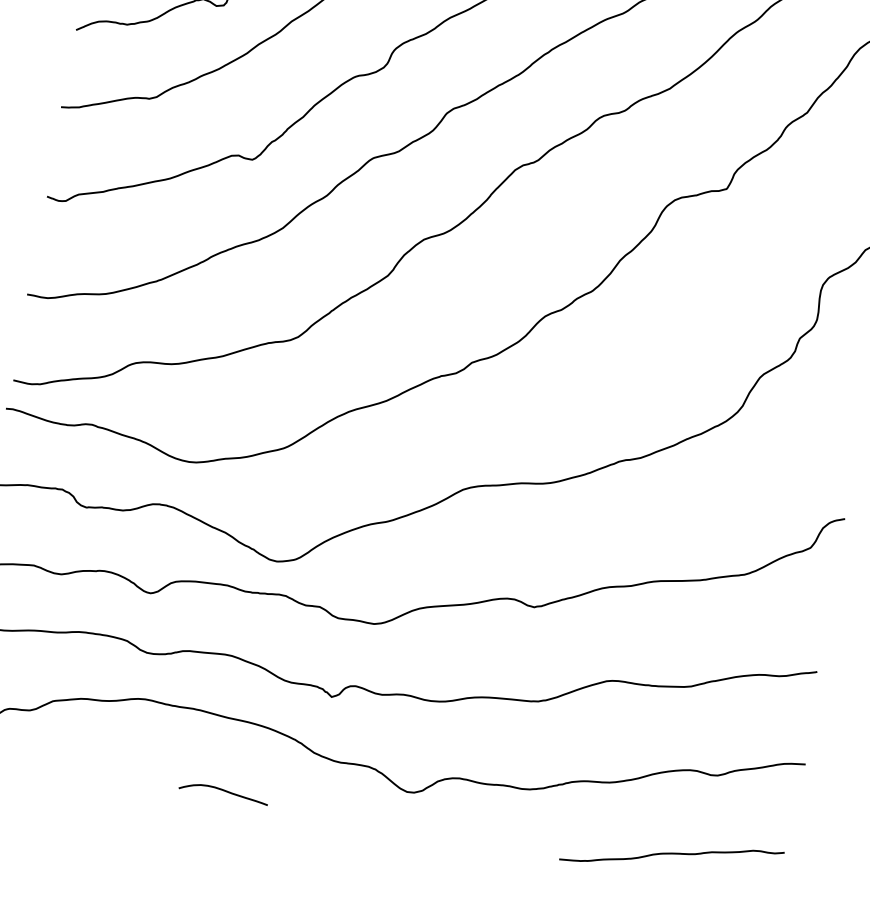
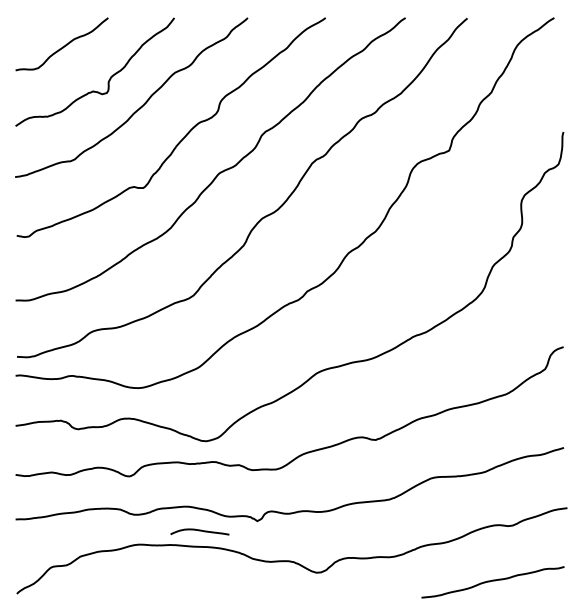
curve: (223, 792) -> (199, 531), moved

